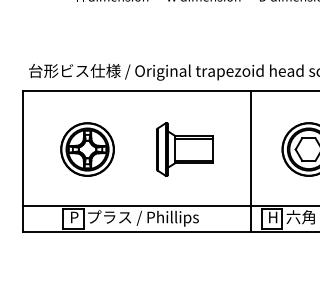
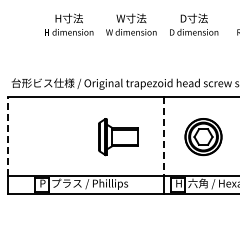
line: (22, 148) -> (7, 136), solid -> dashed
line: (250, 148) -> (163, 136), solid -> dashed
part: (87, 150) -> (51, 137), removed

